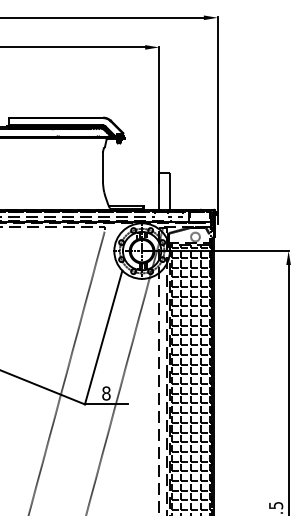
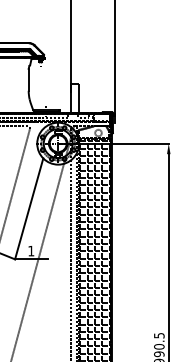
text: (106, 393) -> (31, 251), 8 -> 1

